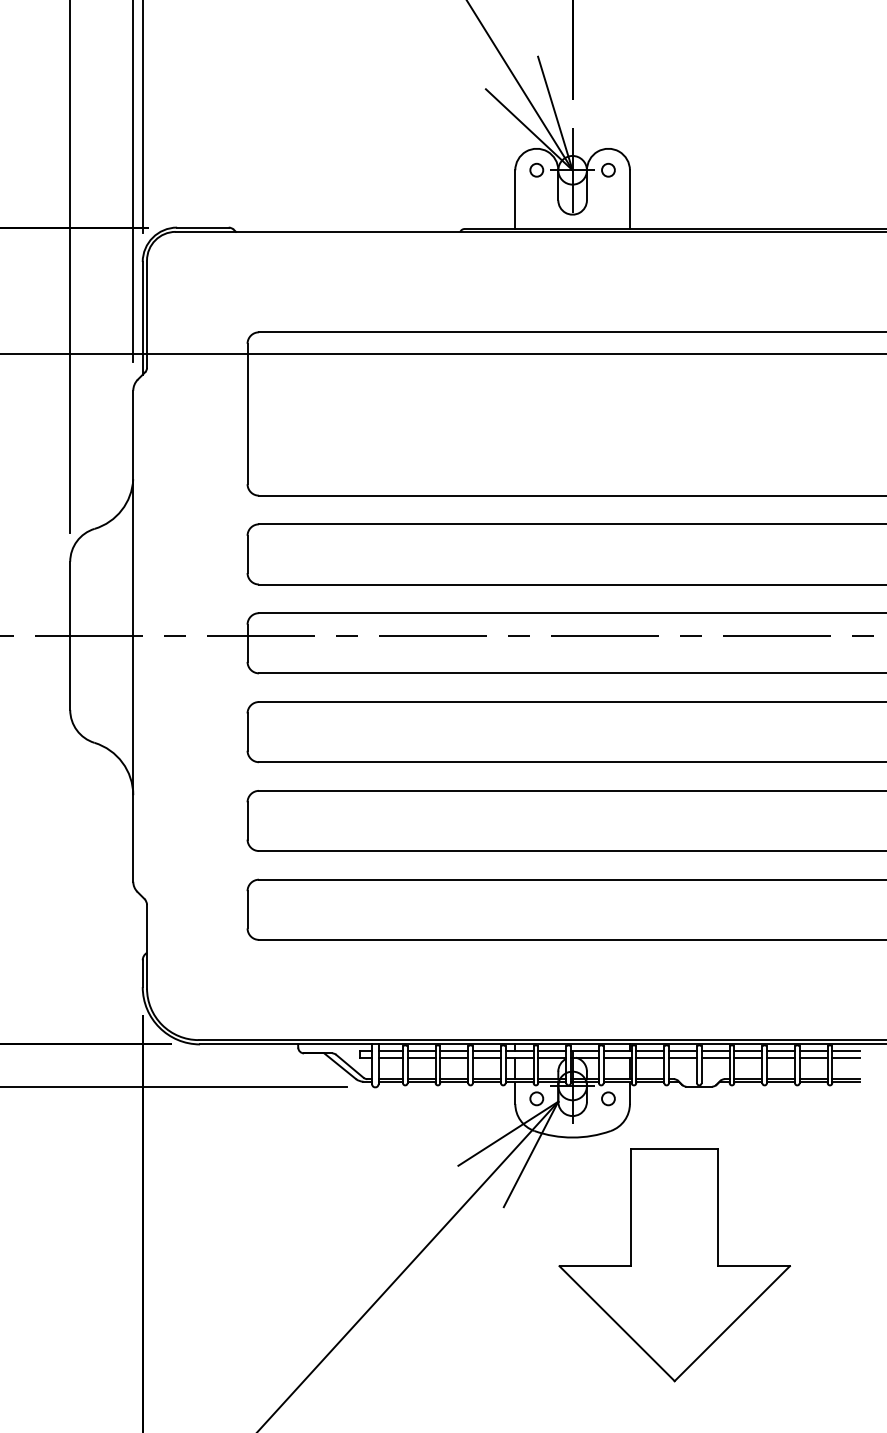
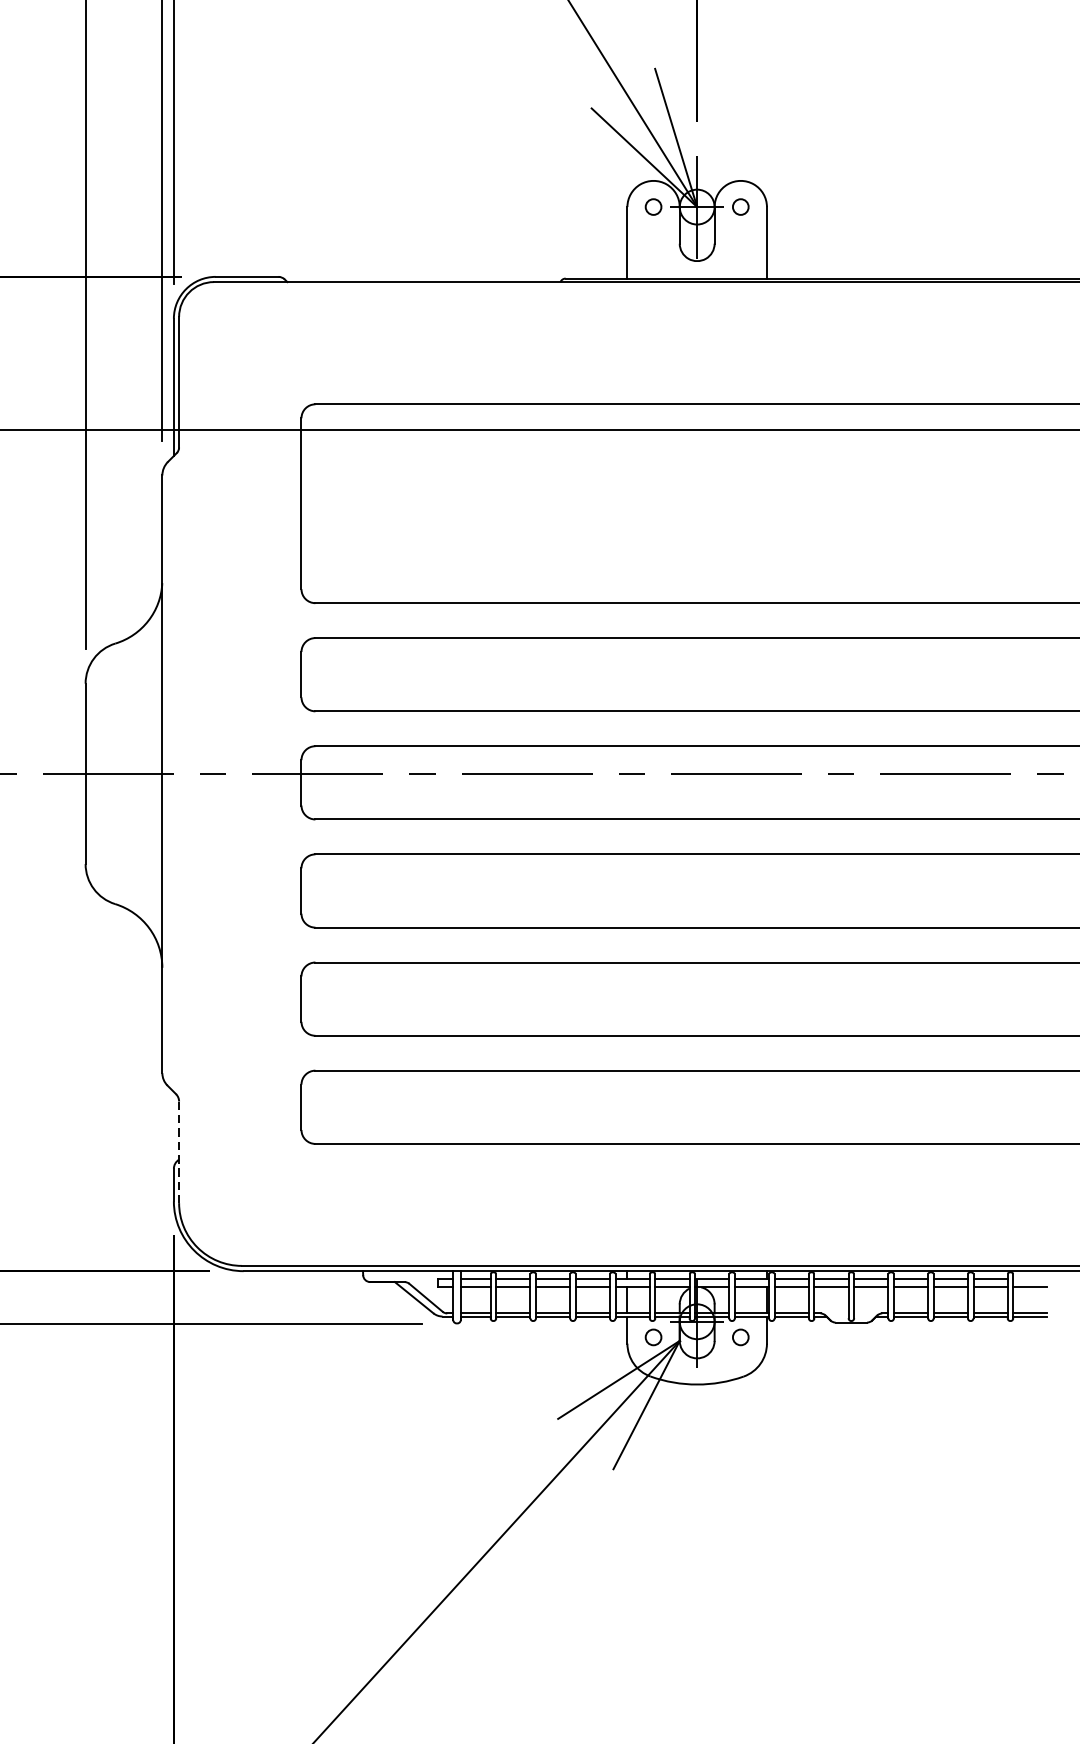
line: (147, 946) -> (179, 1151), solid -> dashed
line: (846, 1051) -> (1030, 1279), removed
part: (674, 1265) -> (821, 1540), removed

